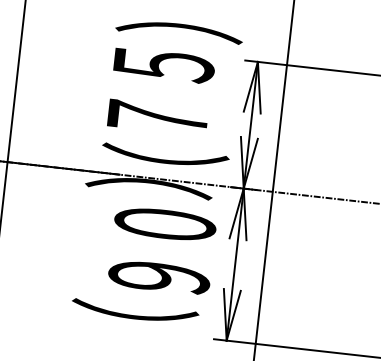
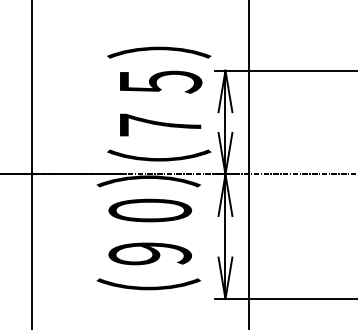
text: (161, 91) -> (161, 103), moved
text: (162, 249) -> (150, 231), moved

